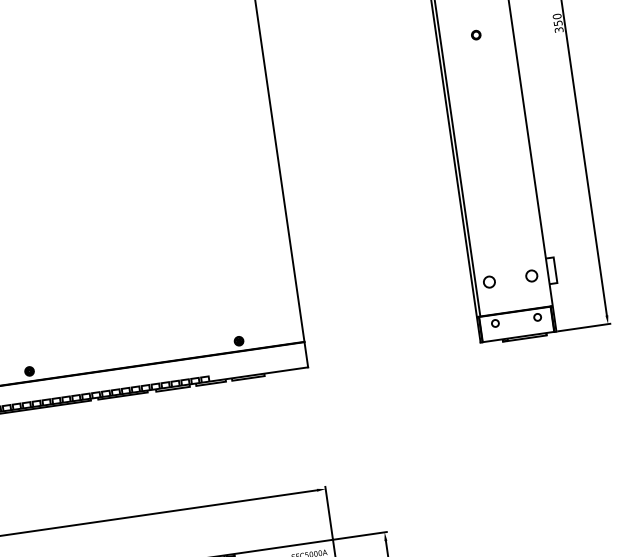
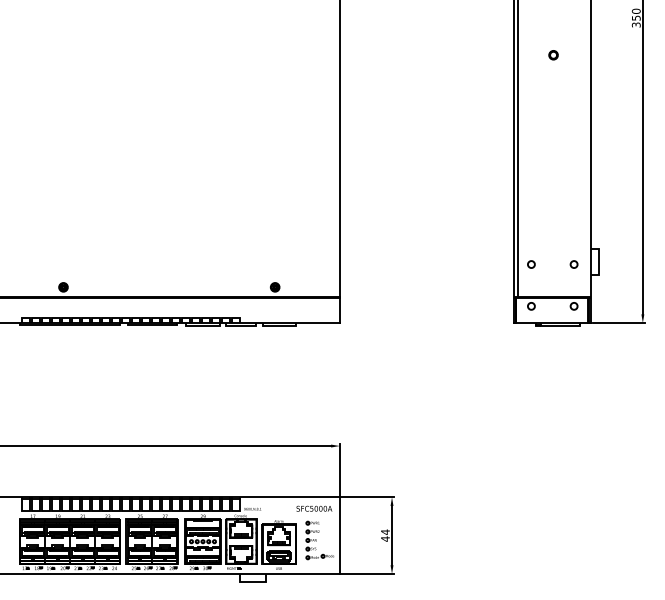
part: (476, 35) -> (553, 55), moved
circle: (531, 276) -> (573, 264), size x0.62
circle: (489, 282) -> (531, 264), size x0.62

